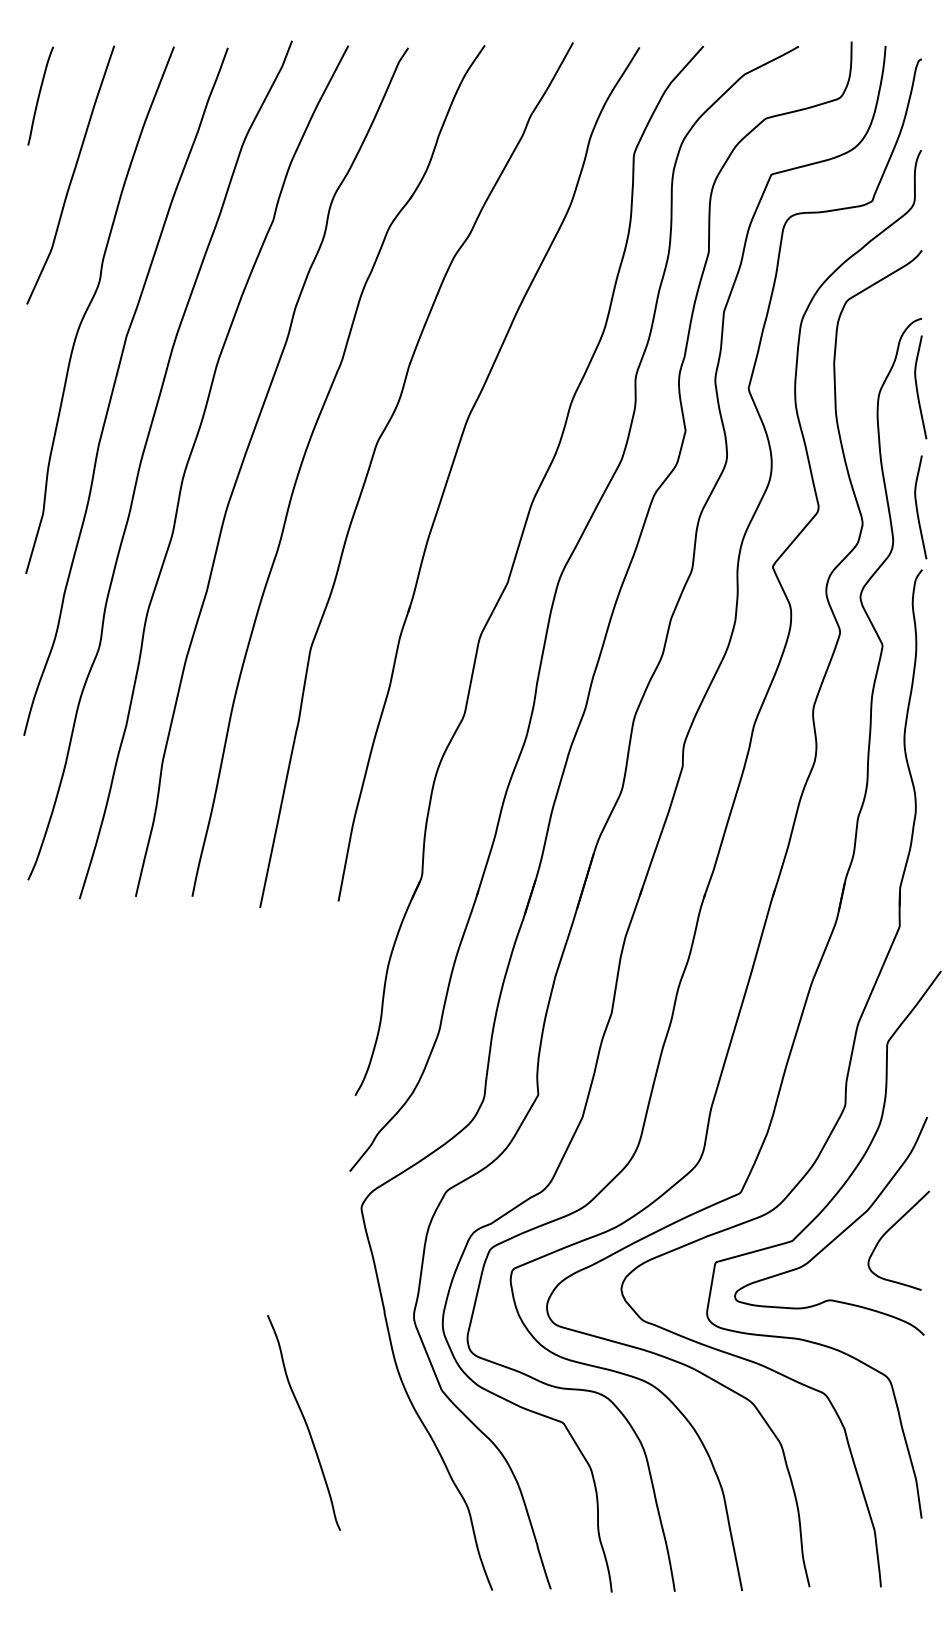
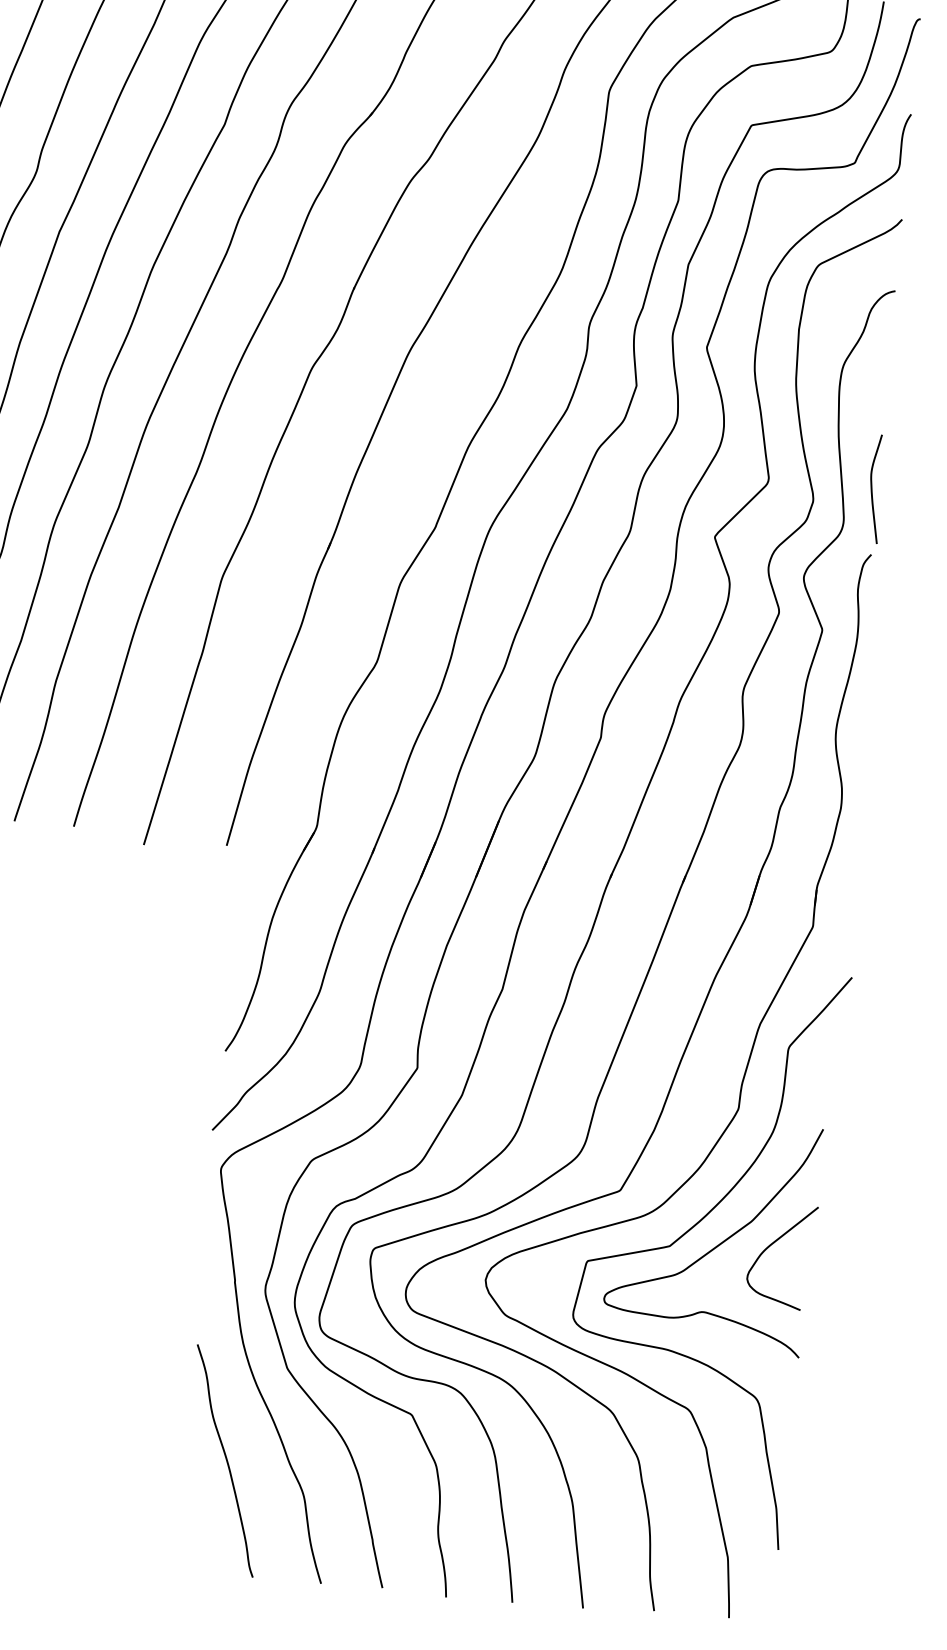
curve: (917, 387) -> (884, 362), removed
curve: (304, 1422) -> (225, 1460), moved

